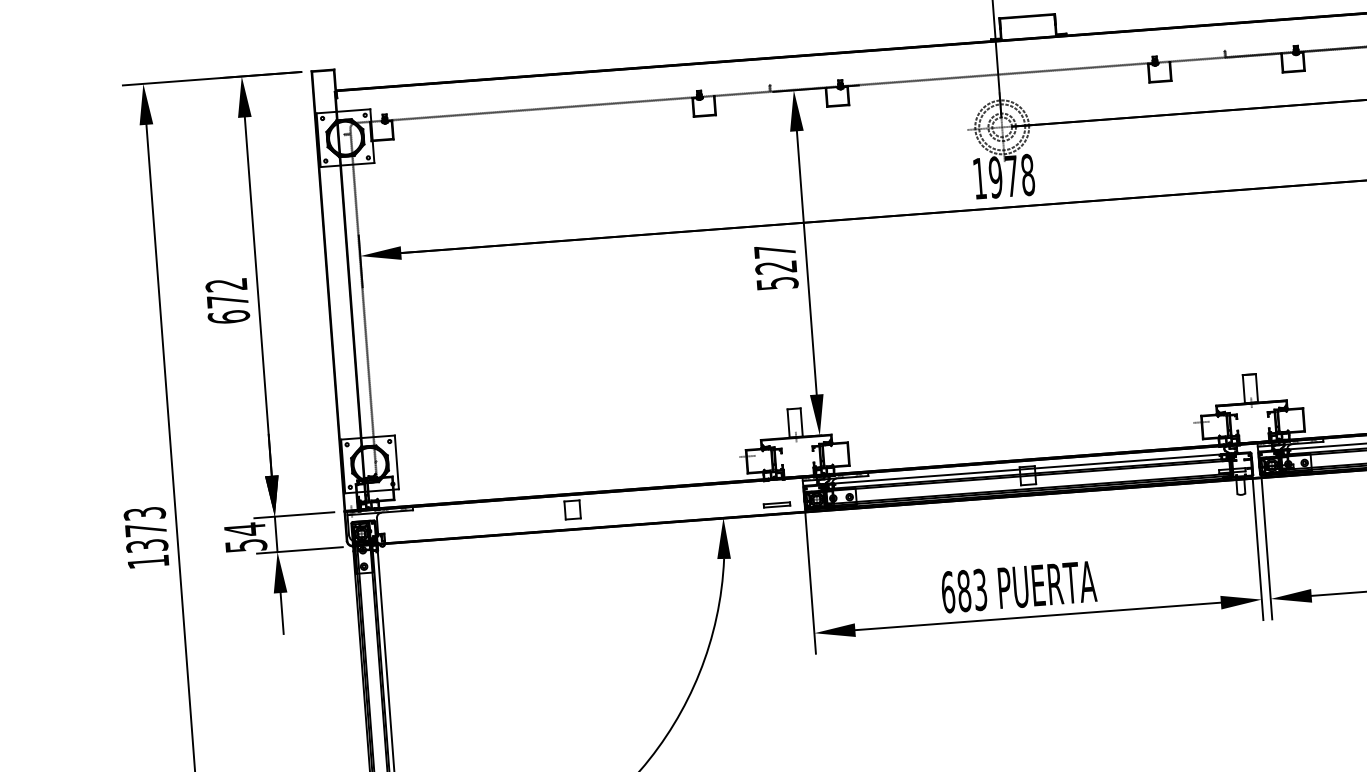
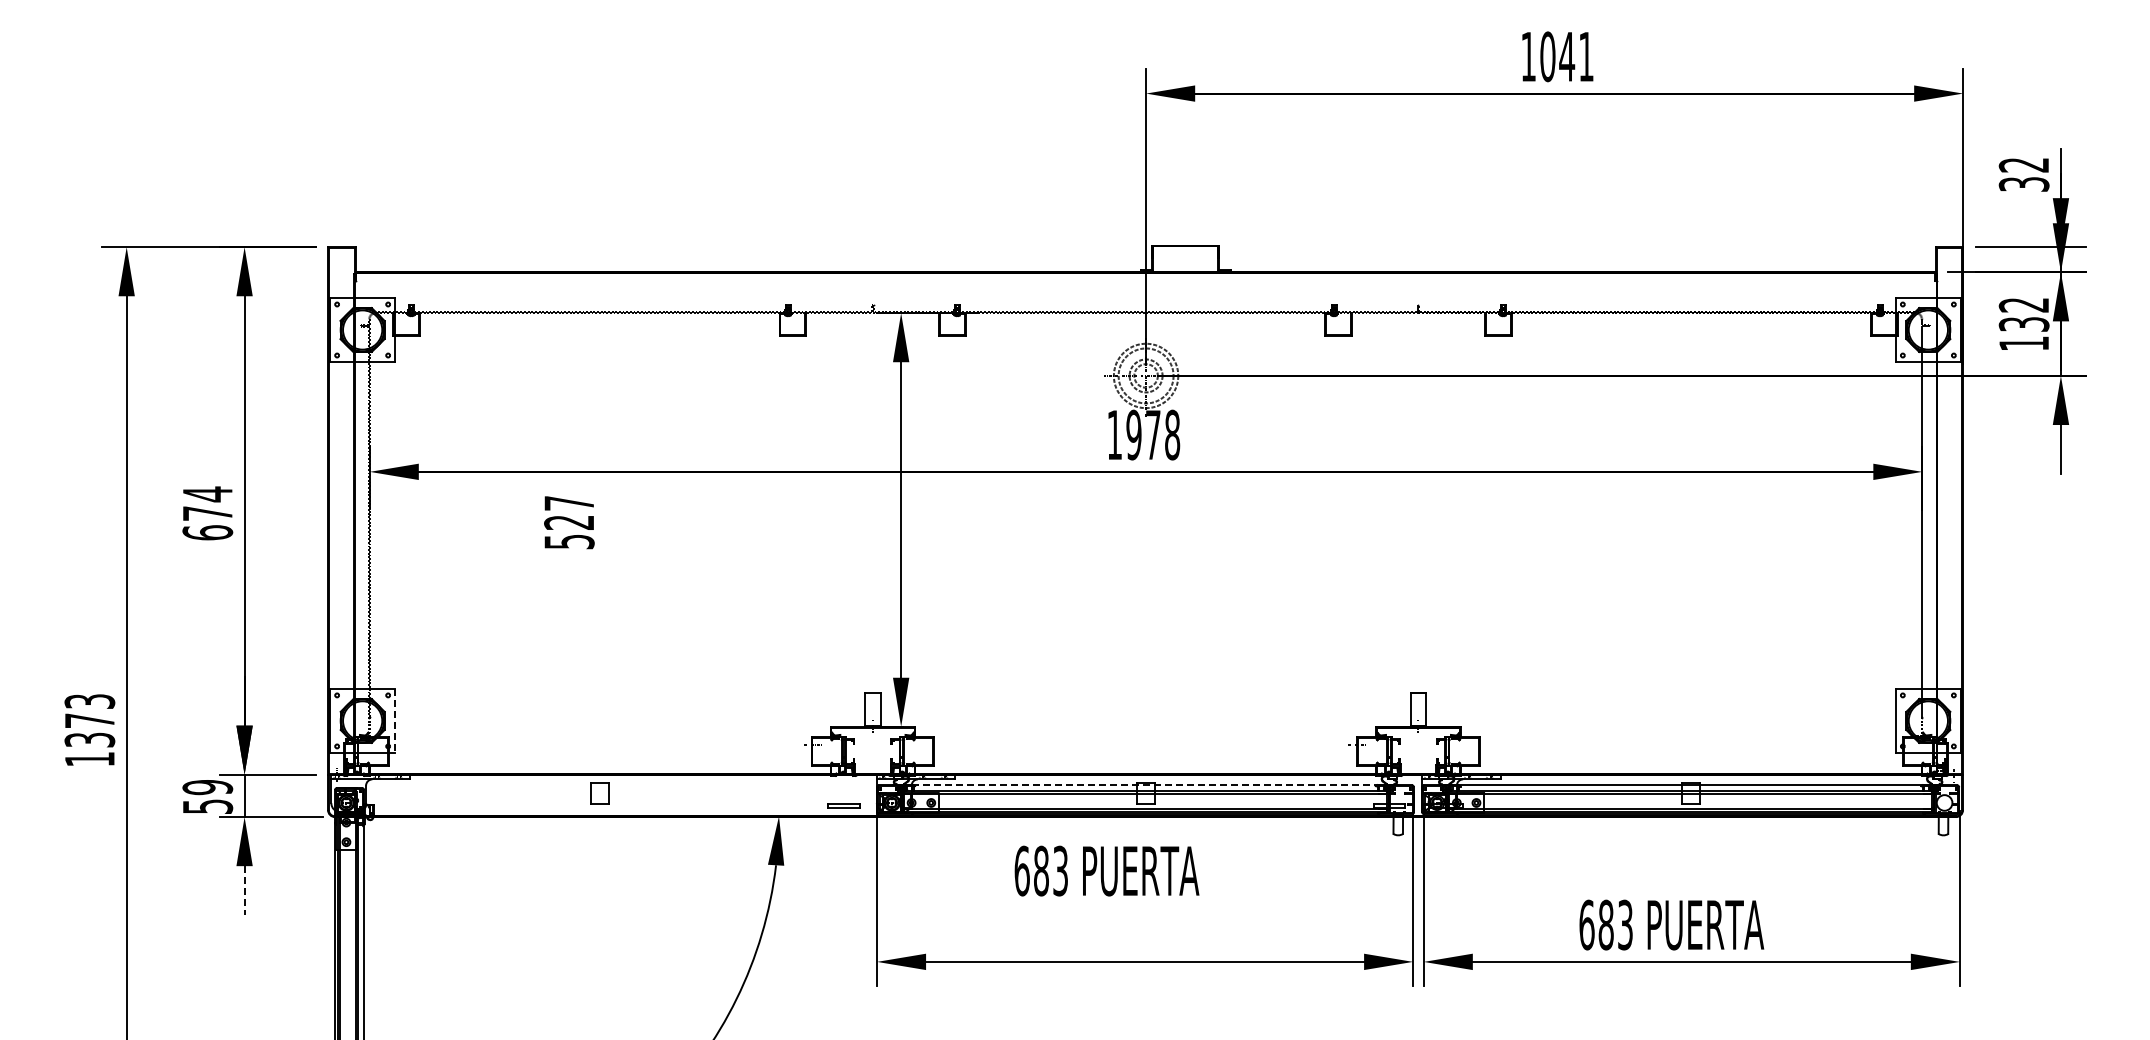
text: (776, 267) -> (569, 522), moved
text: (226, 285) -> (207, 494), 672 -> 674
line: (396, 462) -> (394, 721), solid -> dashed
line: (1027, 469) -> (1145, 785), solid -> dashed
text: (244, 529) -> (207, 787), 54 -> 59
text: (146, 537) -> (89, 729), moved
text: (1018, 586) -> (1106, 870), moved
line: (282, 613) -> (244, 890), solid -> dashed

